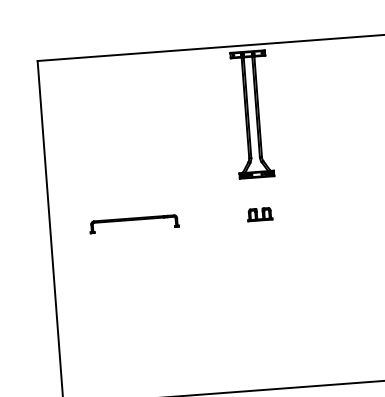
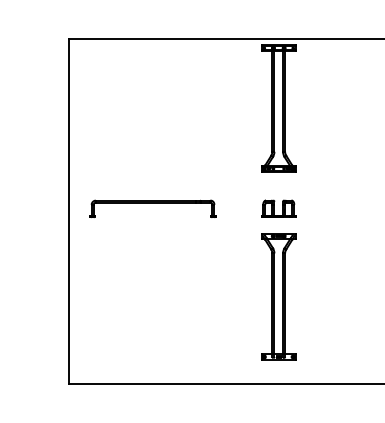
part: (259, 214) -> (278, 208), size x1.43
part: (133, 223) -> (152, 208), size x1.43
part: (266, 302) -> (278, 296), added

